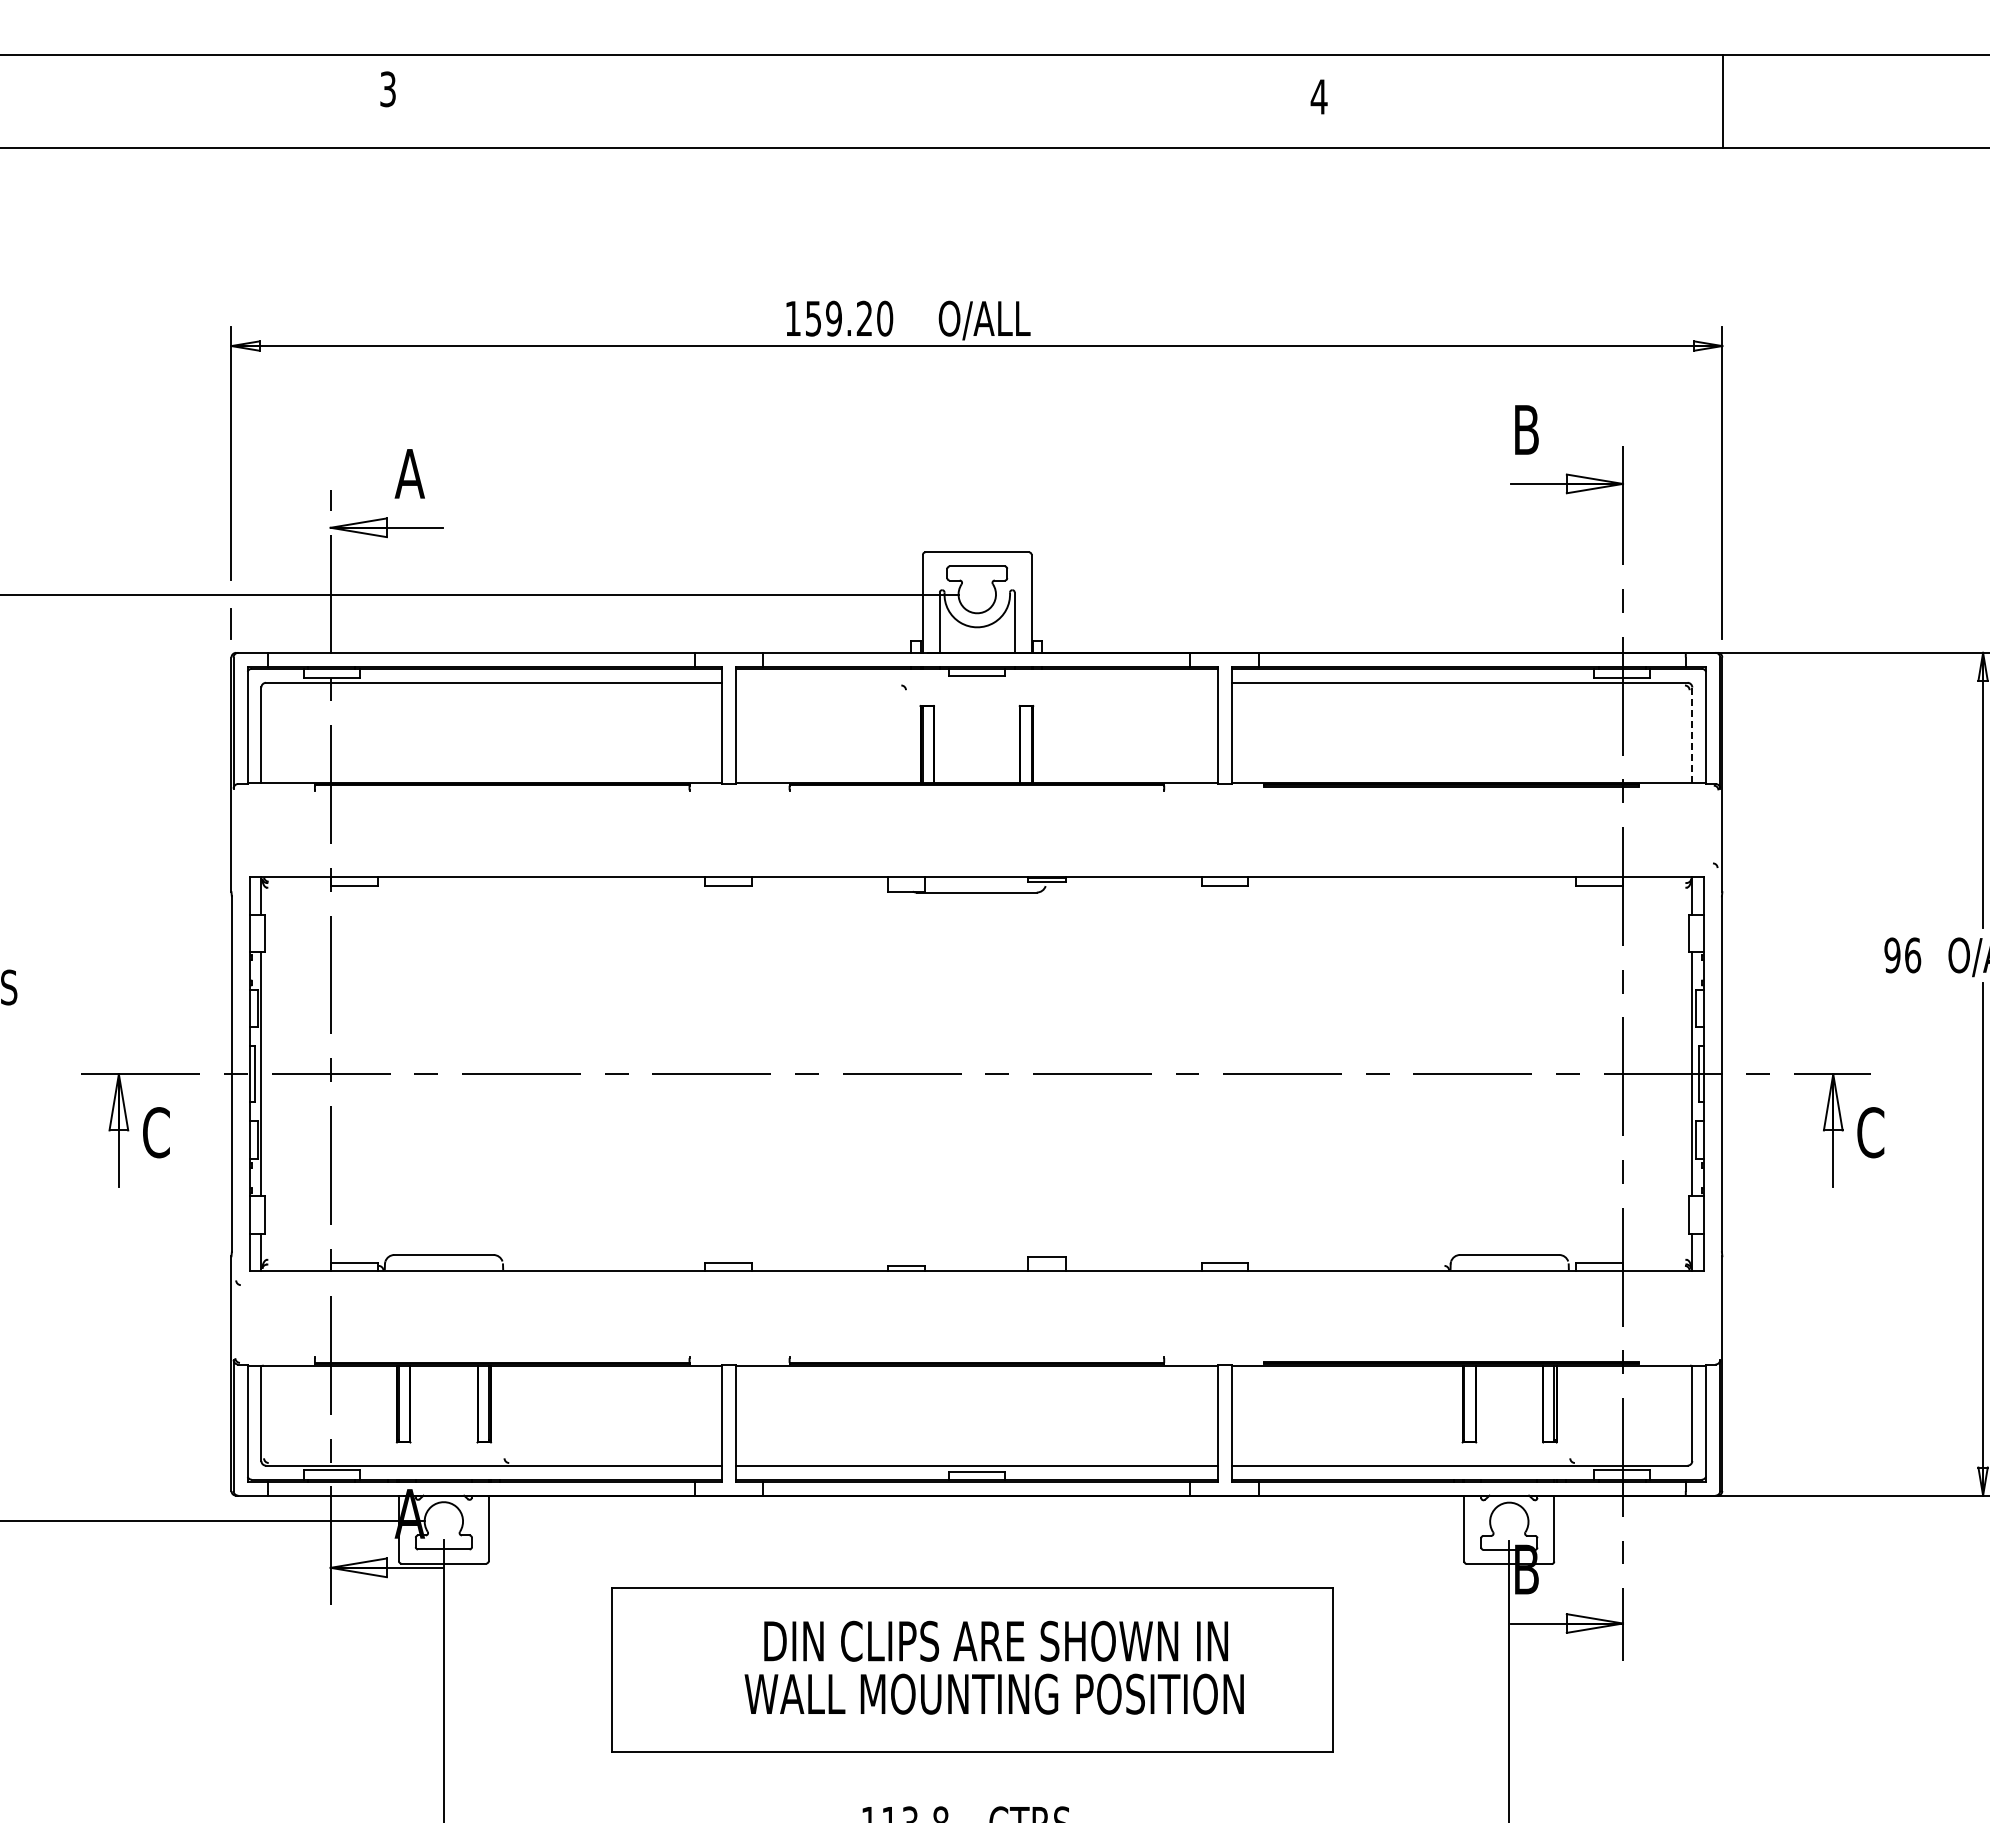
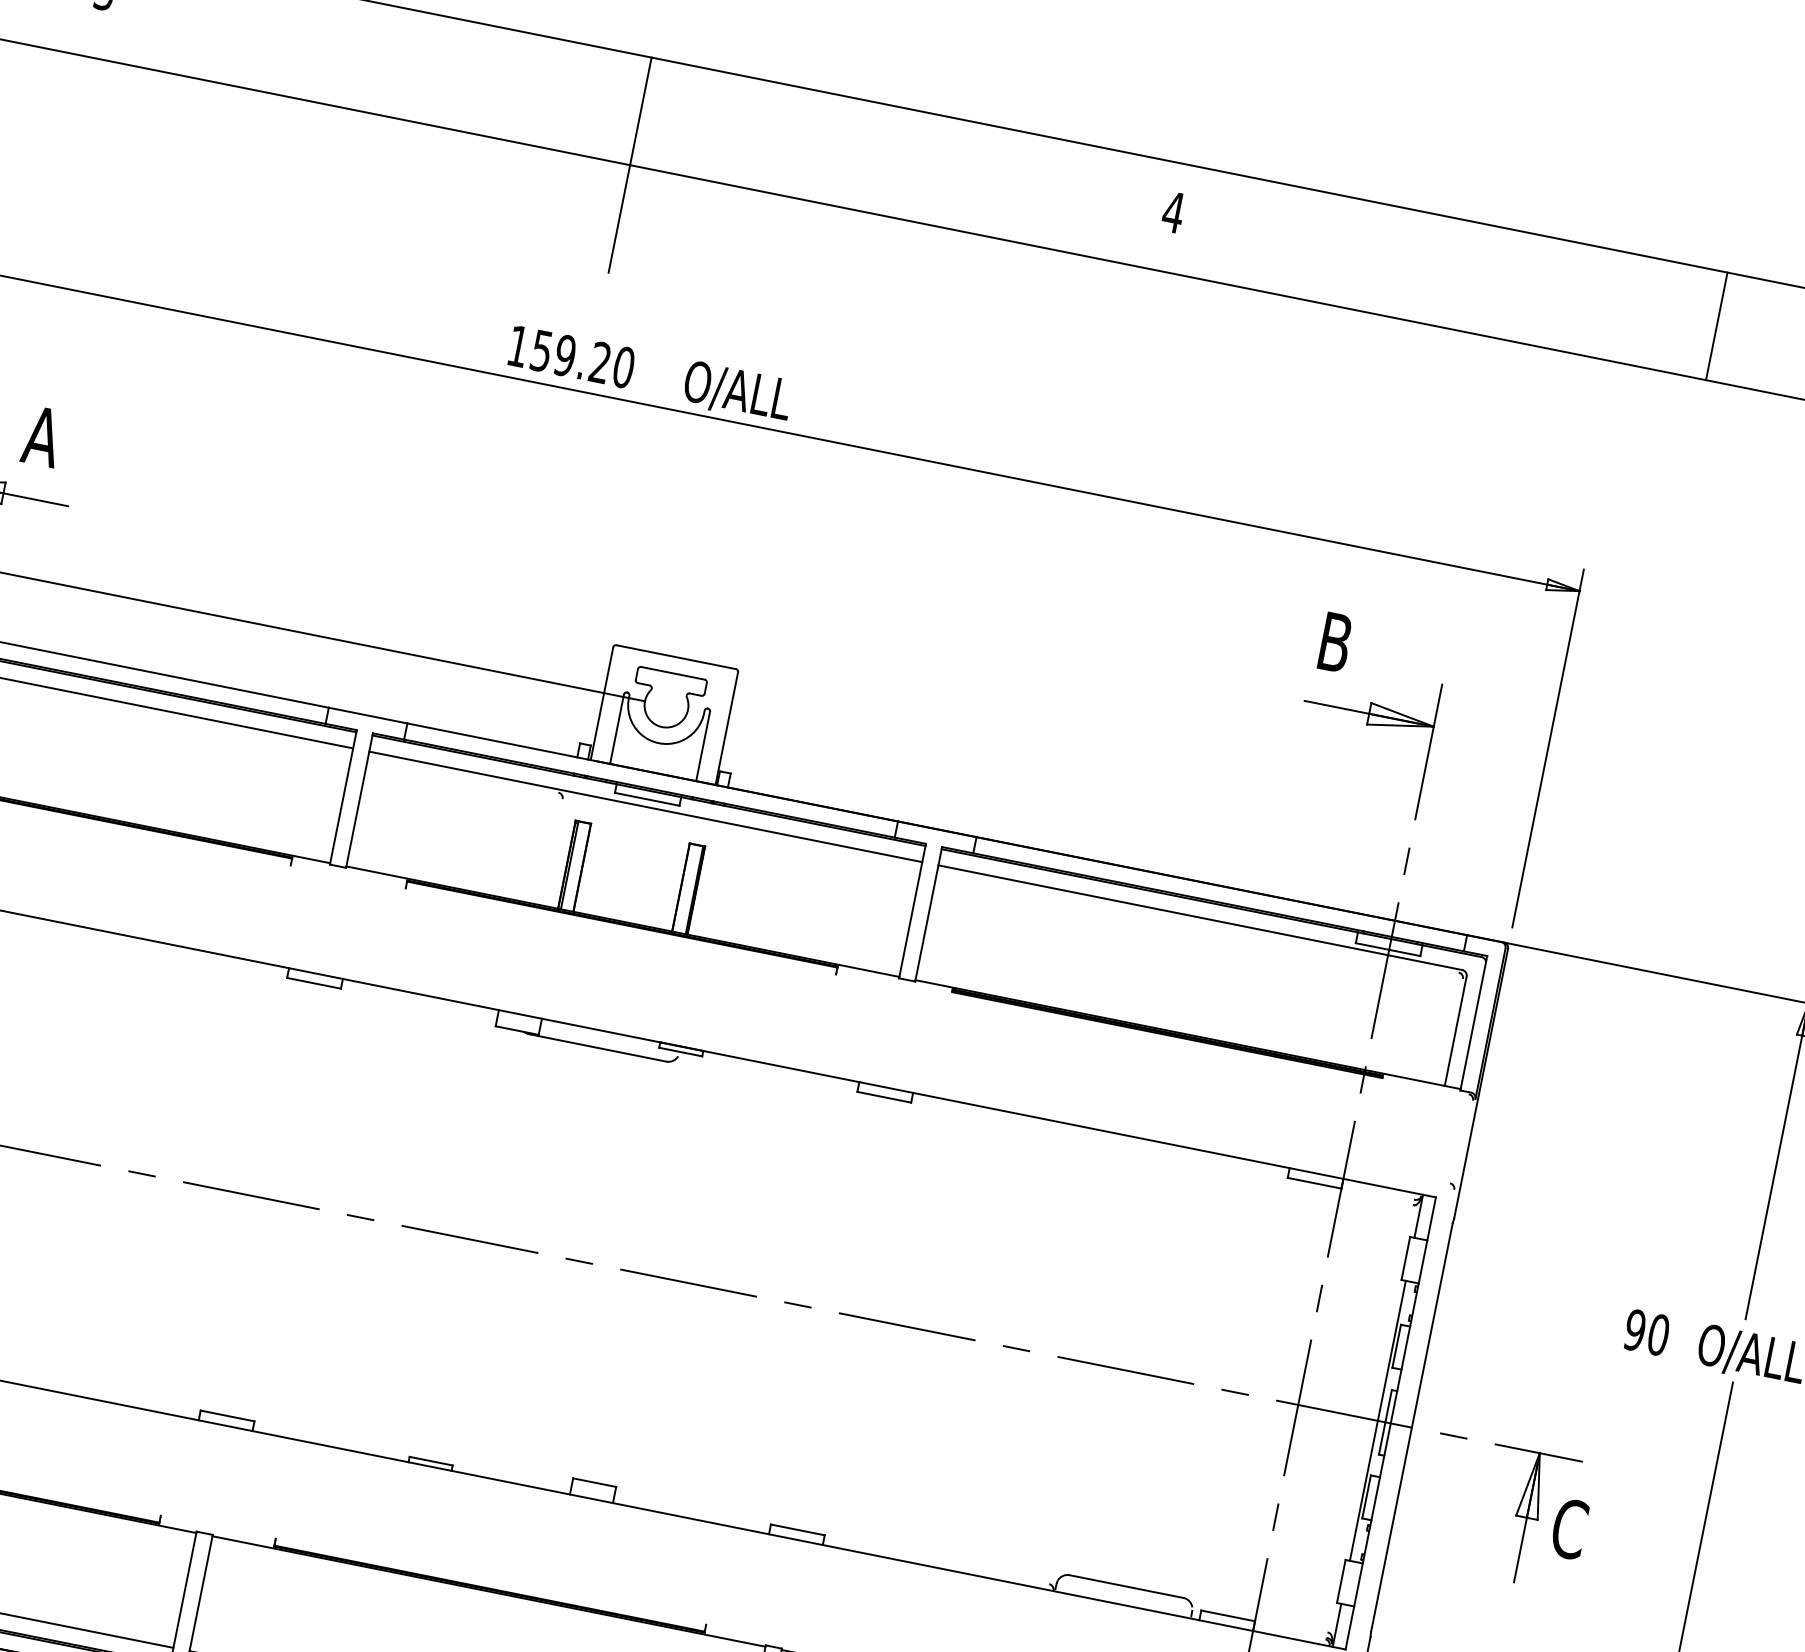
line: (1722, 101) -> (1716, 326), moved
line: (856, 147) -> (630, 164), added
line: (976, 682) -> (645, 806), added
line: (1692, 735) -> (1455, 1031), dashed -> solid
text: (1913, 955) -> (1659, 1335), 96 -> 90

